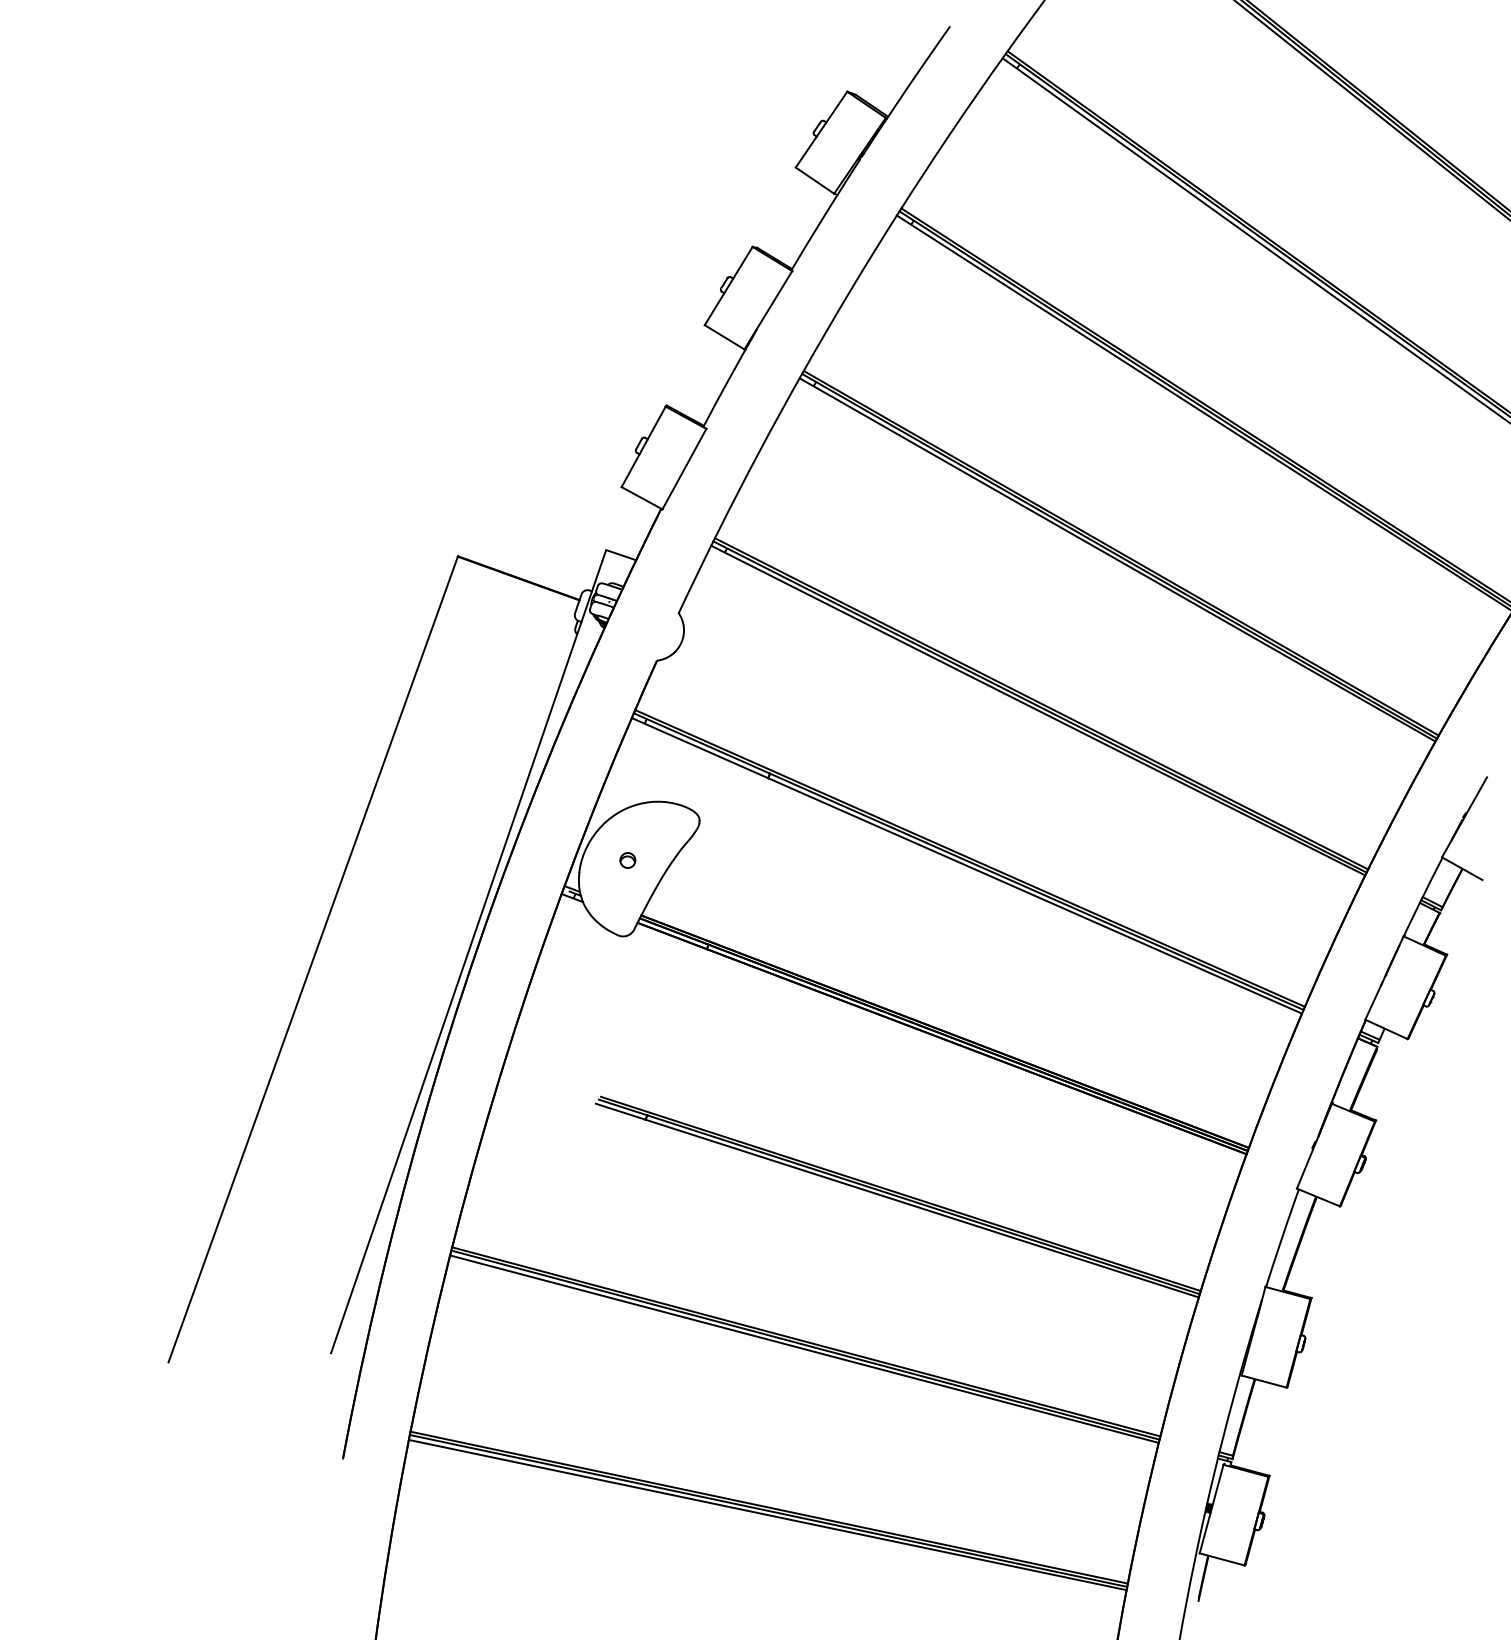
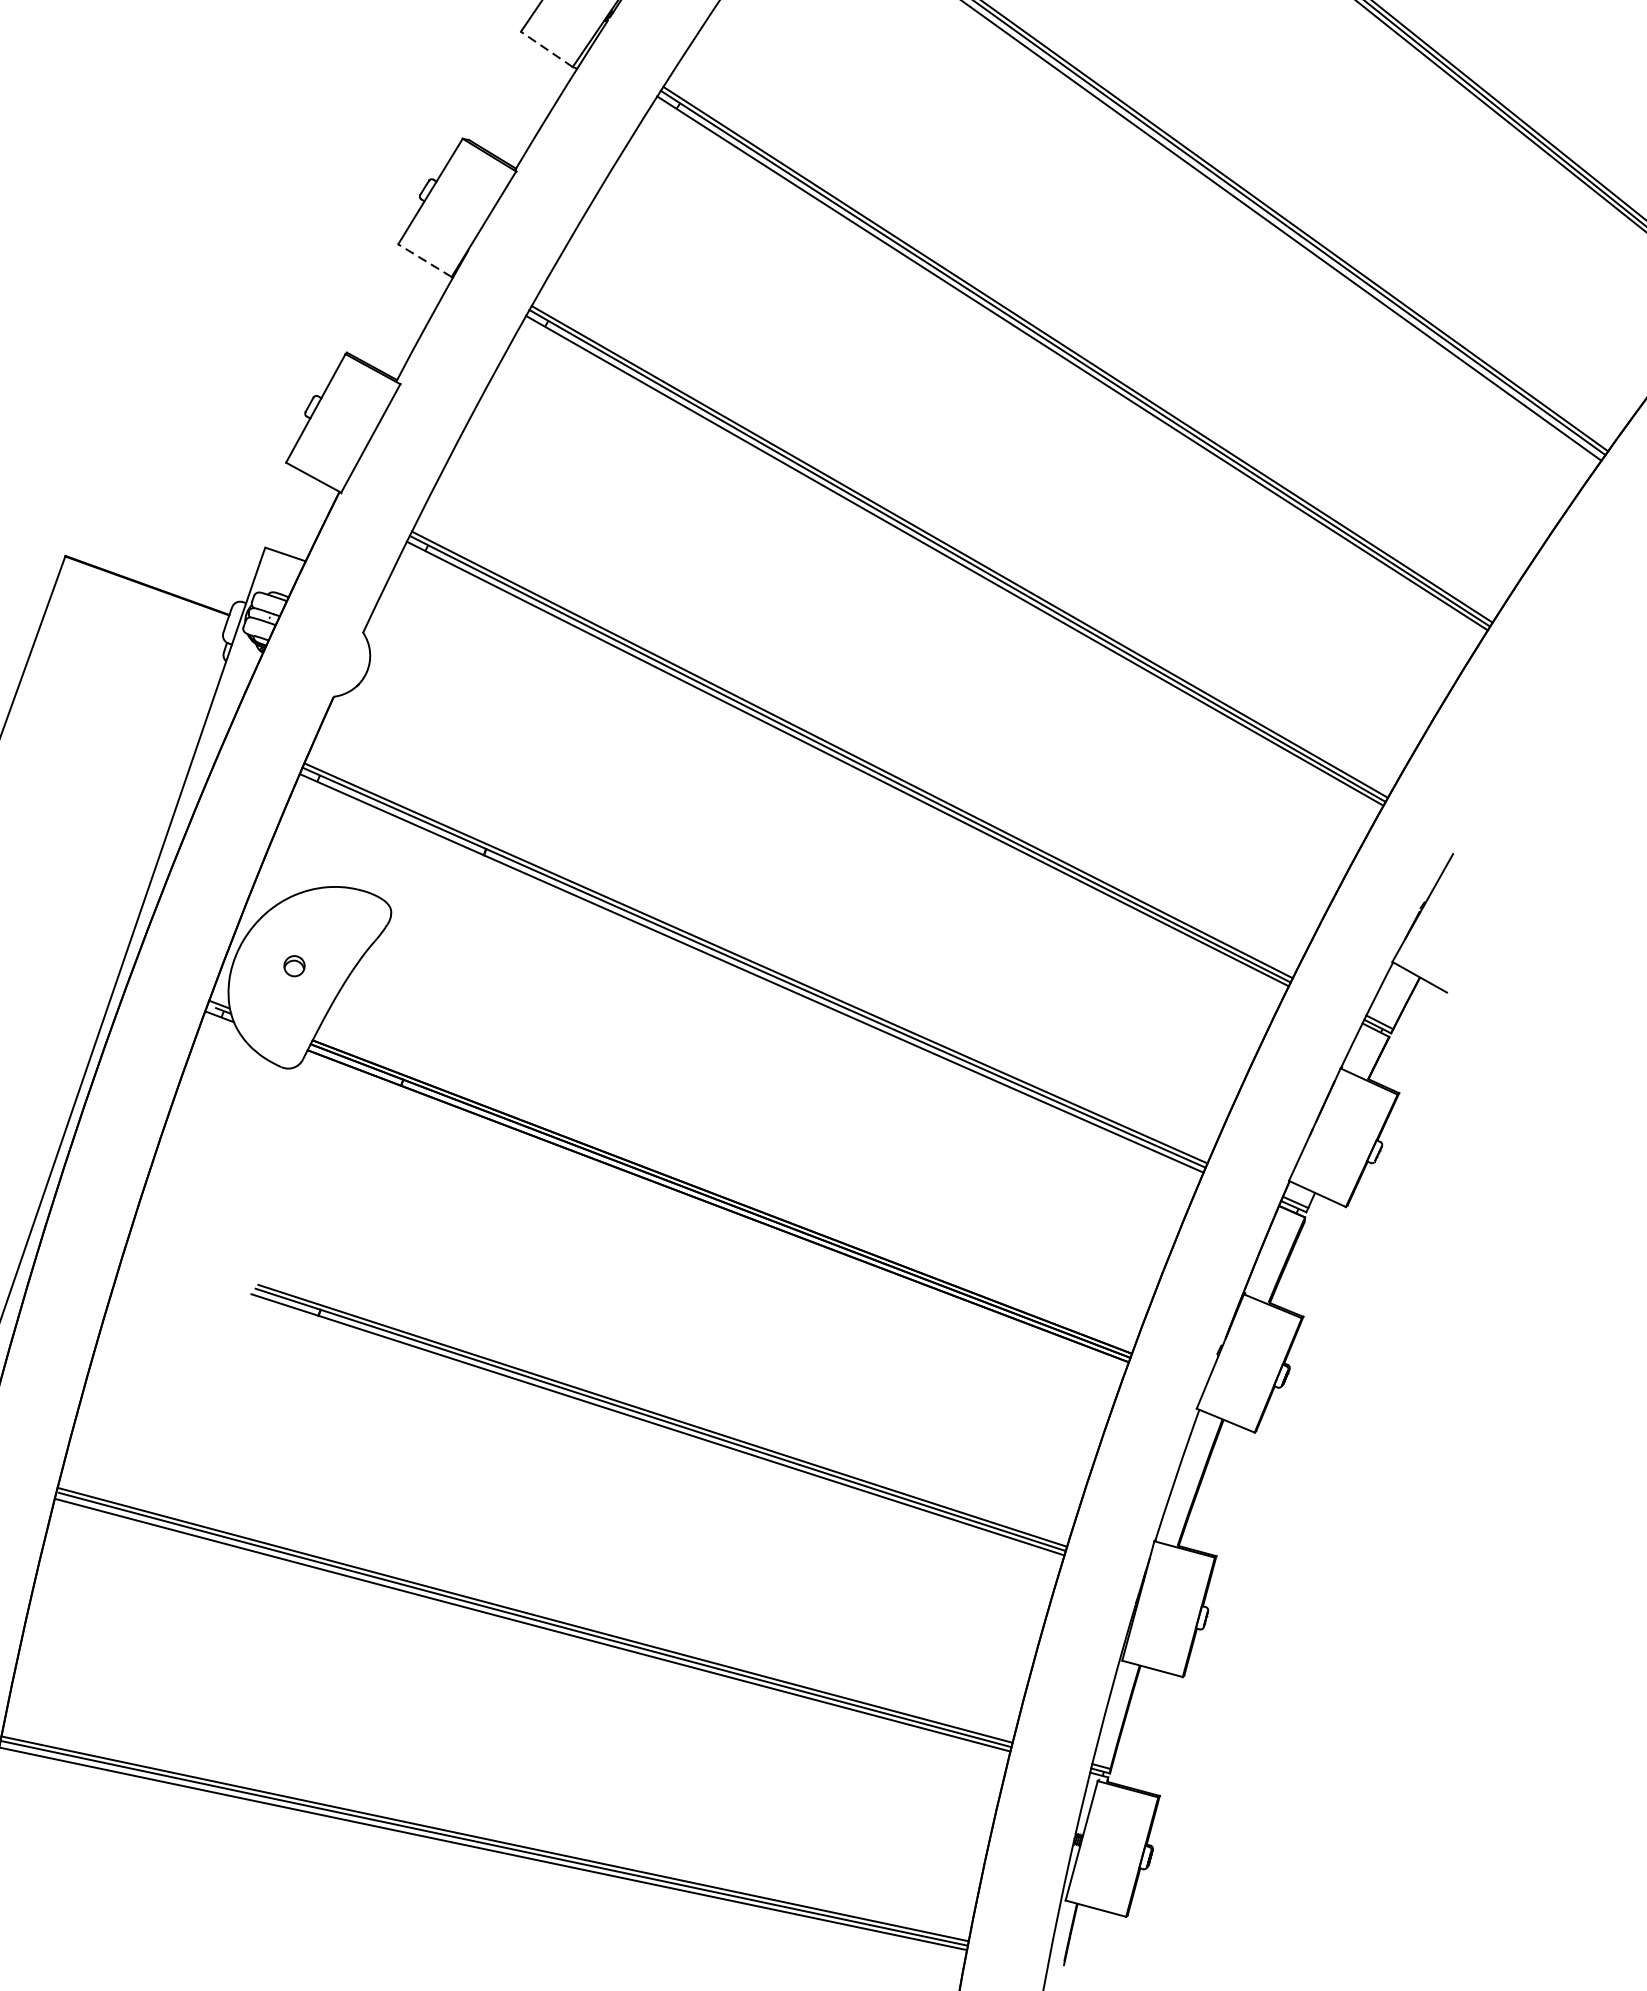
line: (814, 180) -> (546, 49), solid -> dashed
line: (724, 337) -> (424, 260), solid -> dashed

